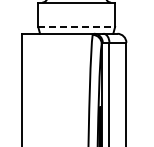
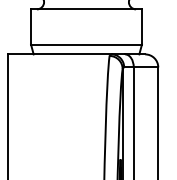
line: (77, 27) -> (87, 45), dashed -> solid

